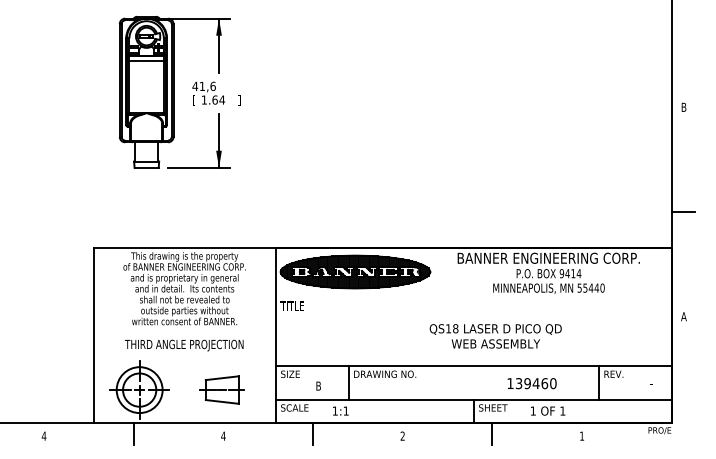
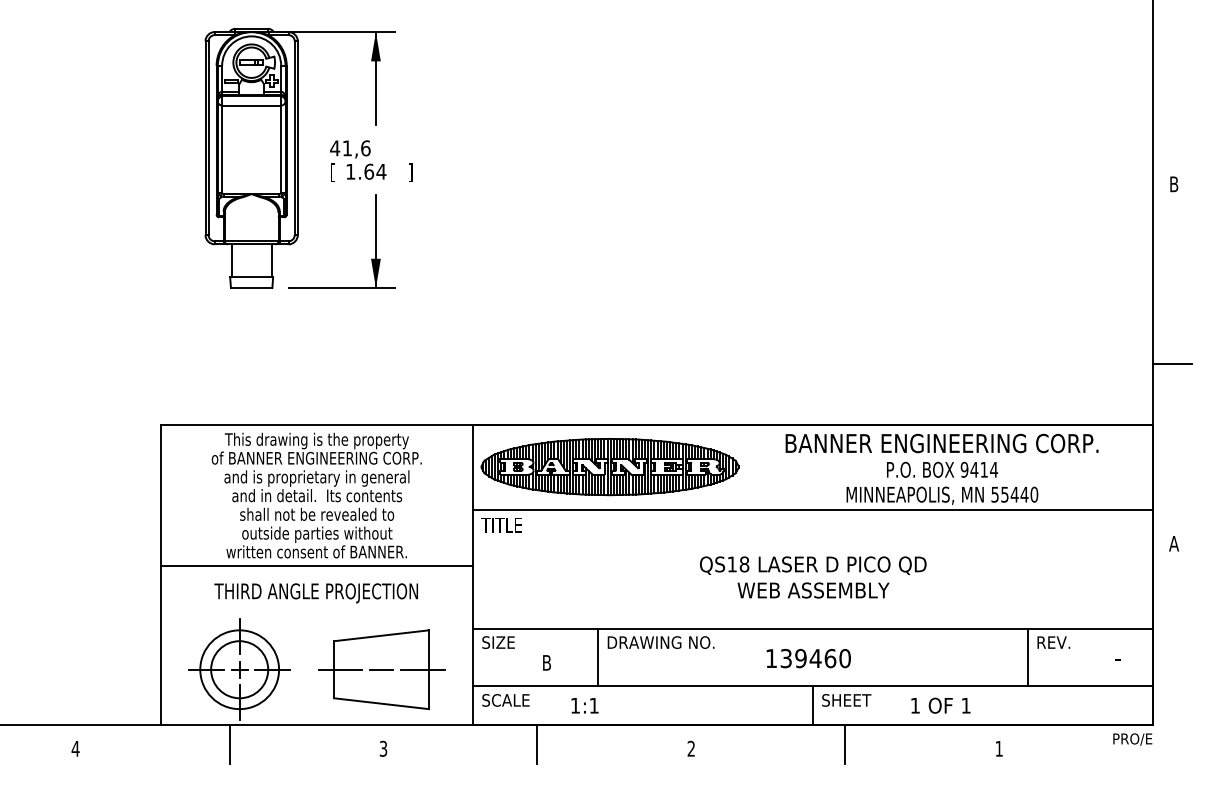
line: (473, 296) -> (812, 509), added
line: (184, 329) -> (316, 565), added
text: (495, 336) -> (812, 577), moved
text: (531, 383) -> (807, 658), moved
part: (222, 389) -> (381, 668), size x1.67
text: (223, 435) -> (383, 747), 4 -> 3

